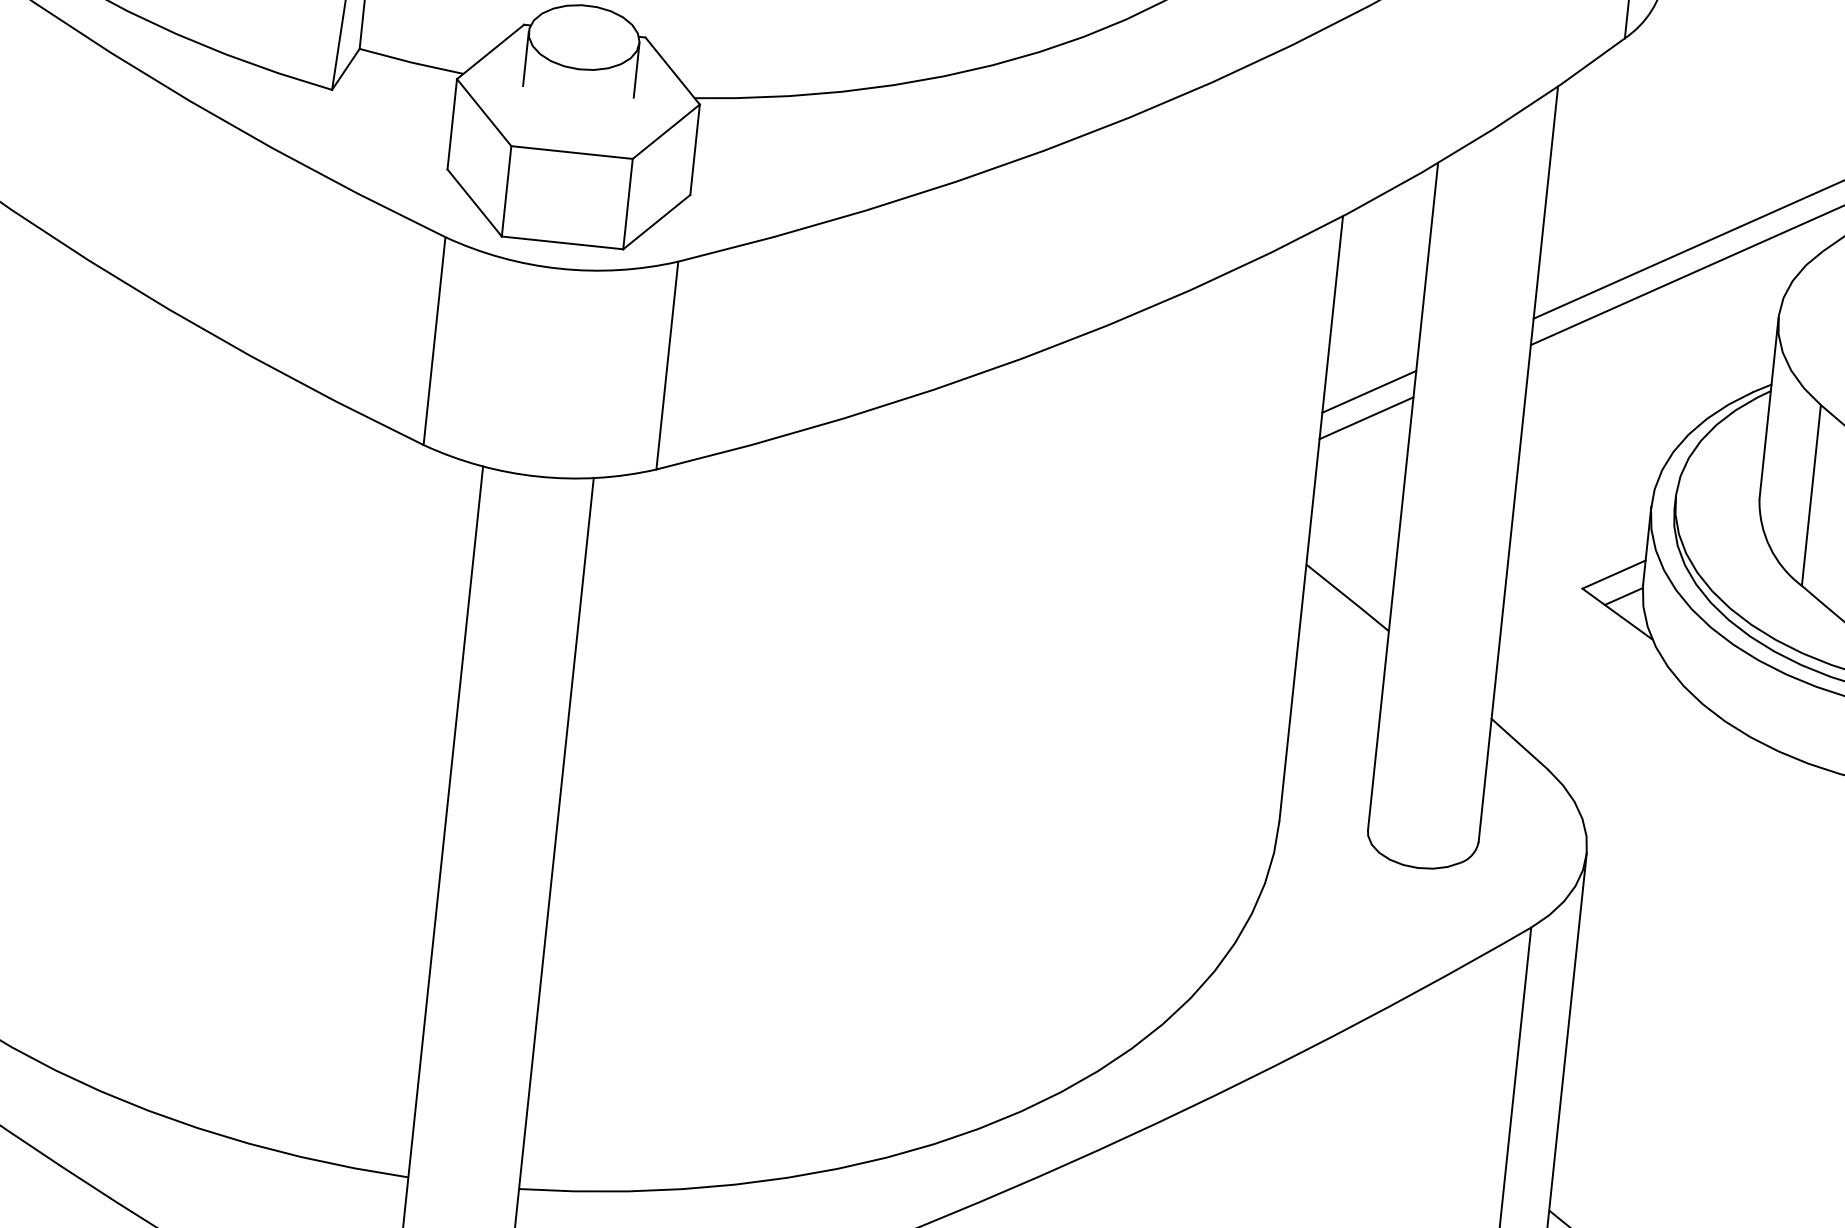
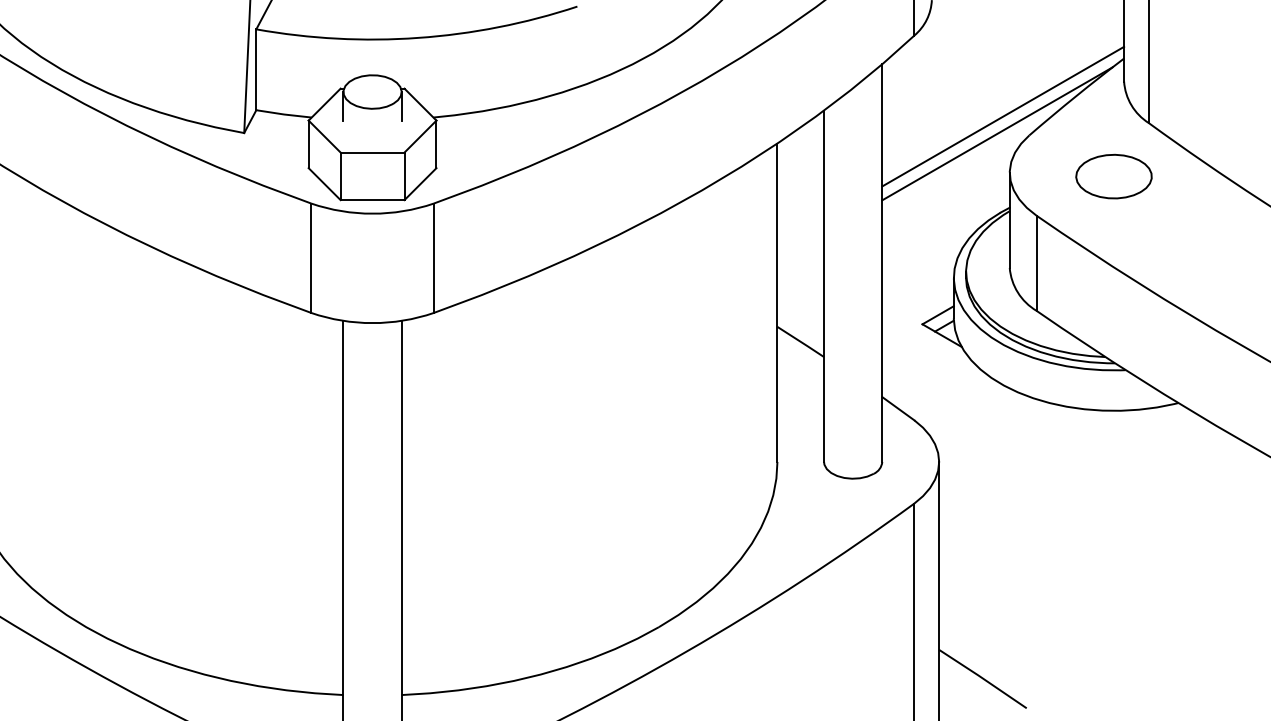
line: (1368, 391) -> (800, 233), removed
line: (1366, 416) -> (800, 246), removed

